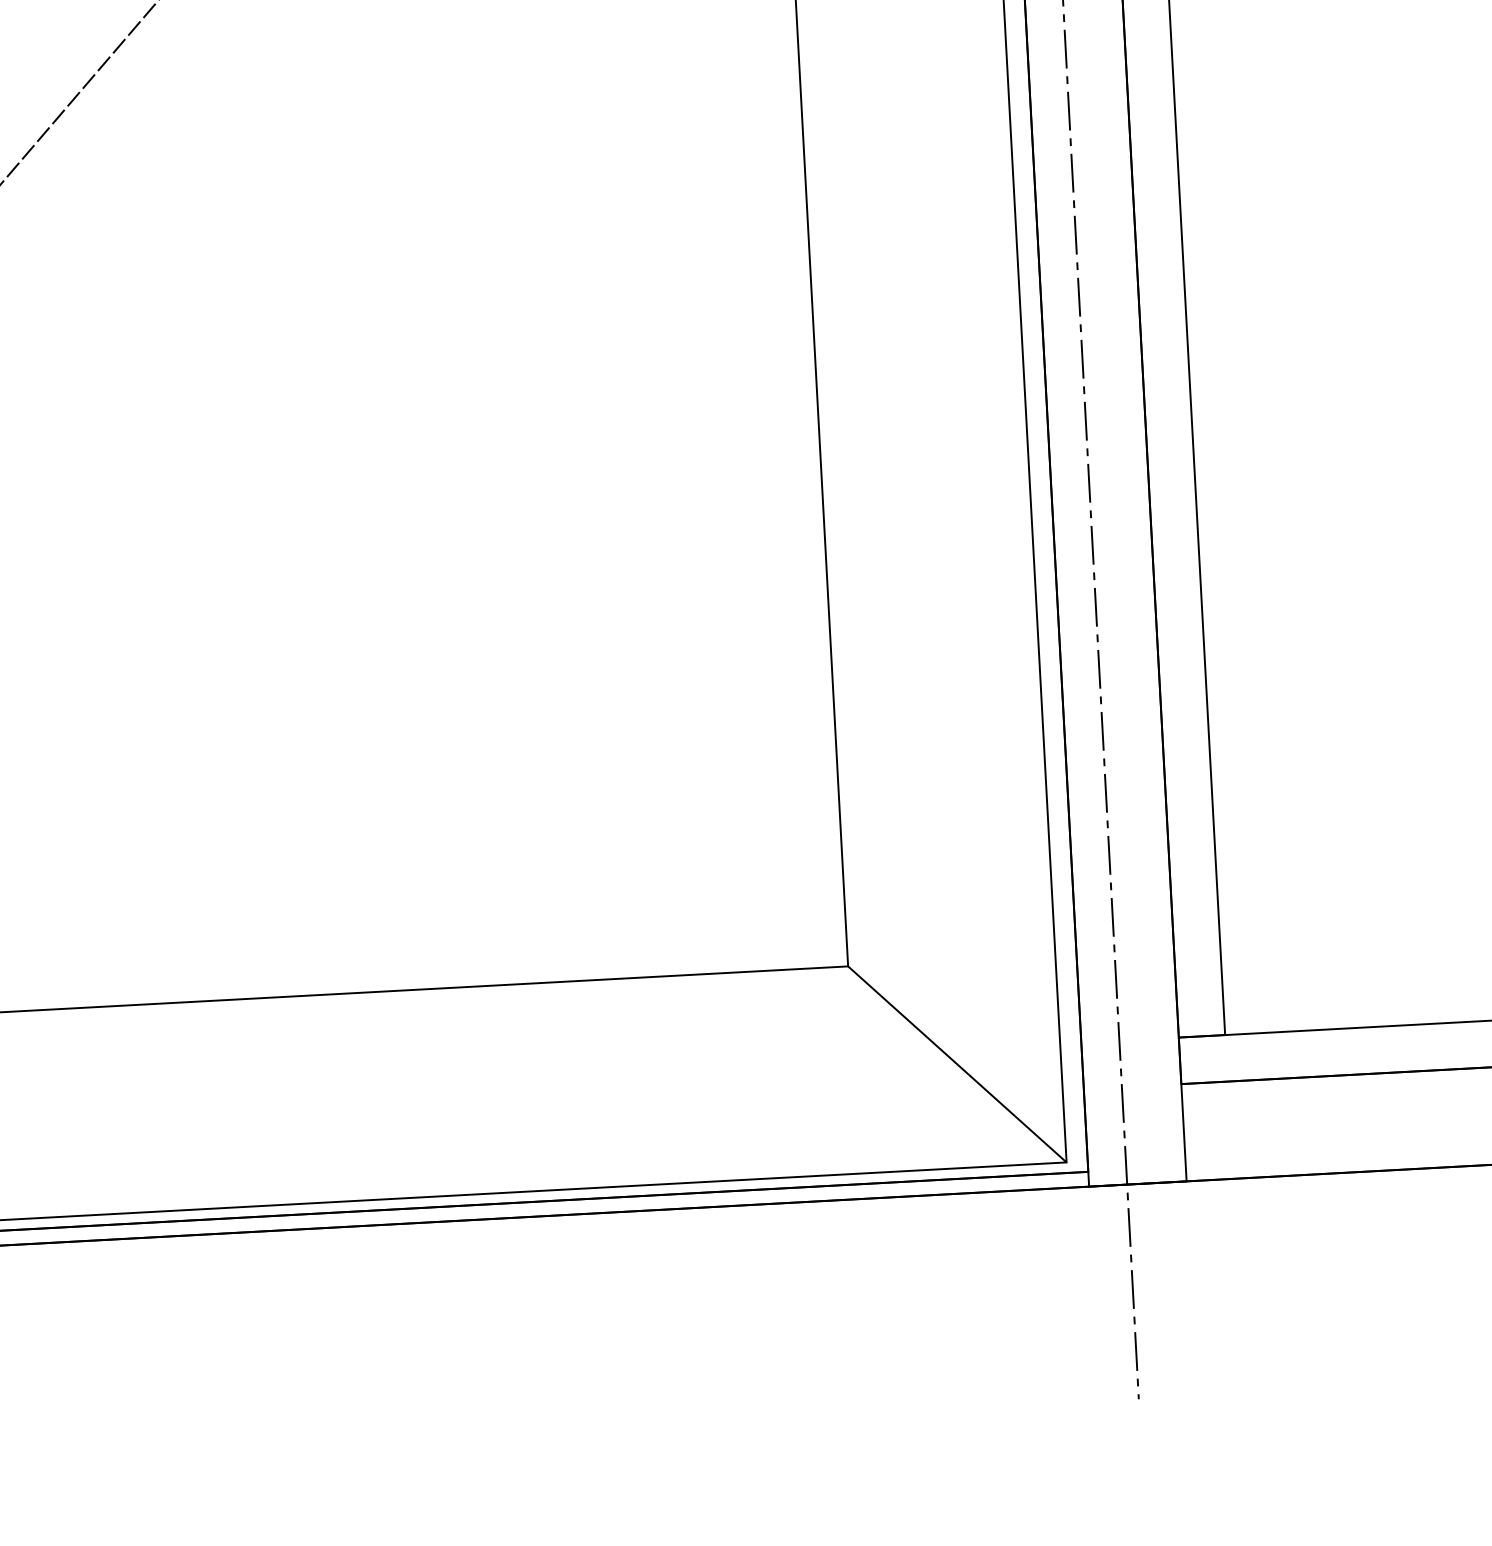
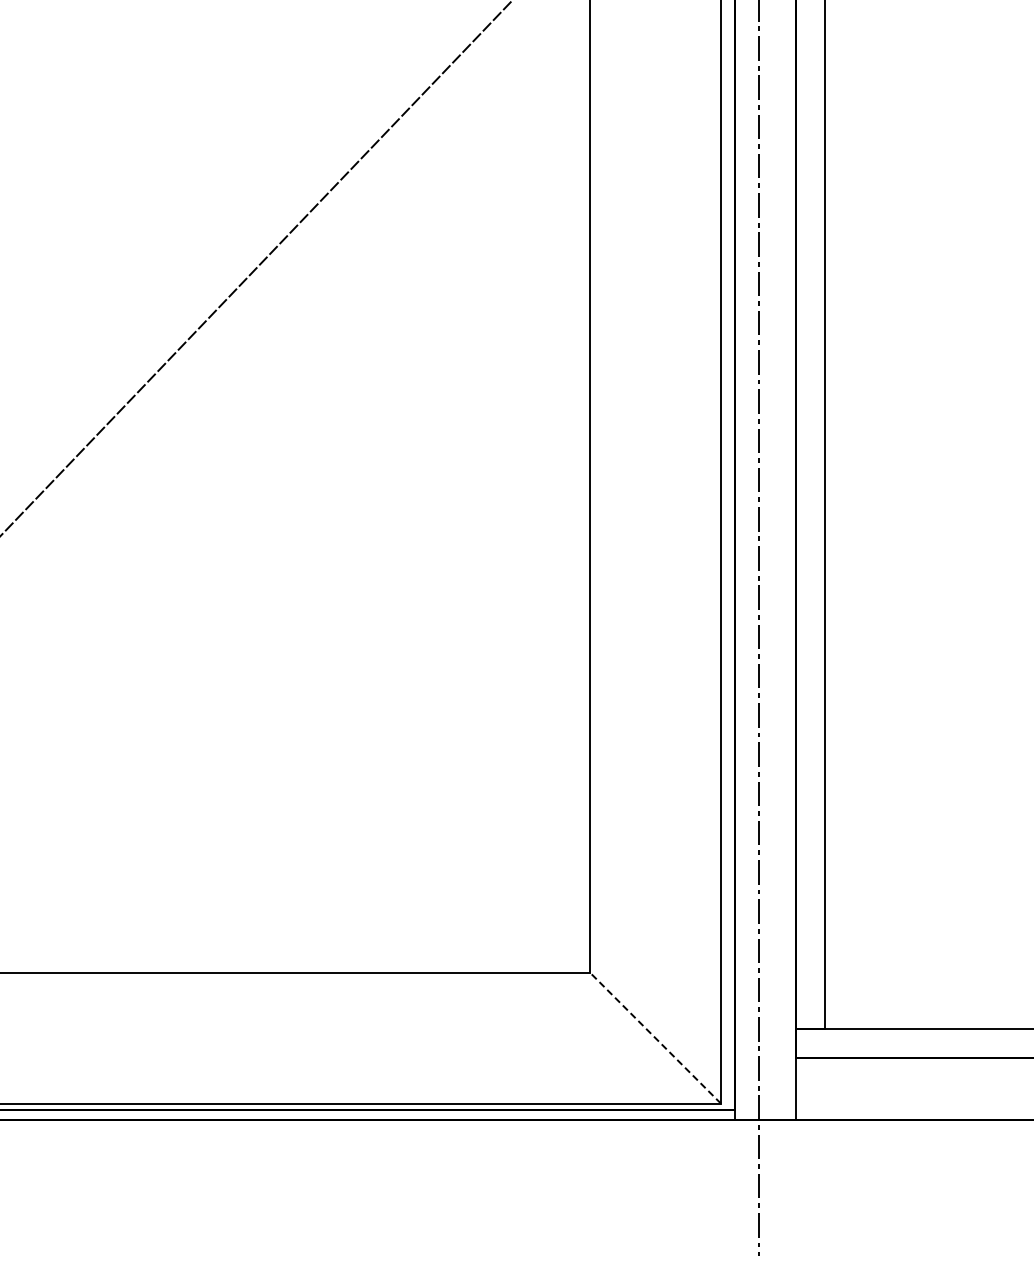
line: (957, 1064) -> (655, 1038), solid -> dashed

